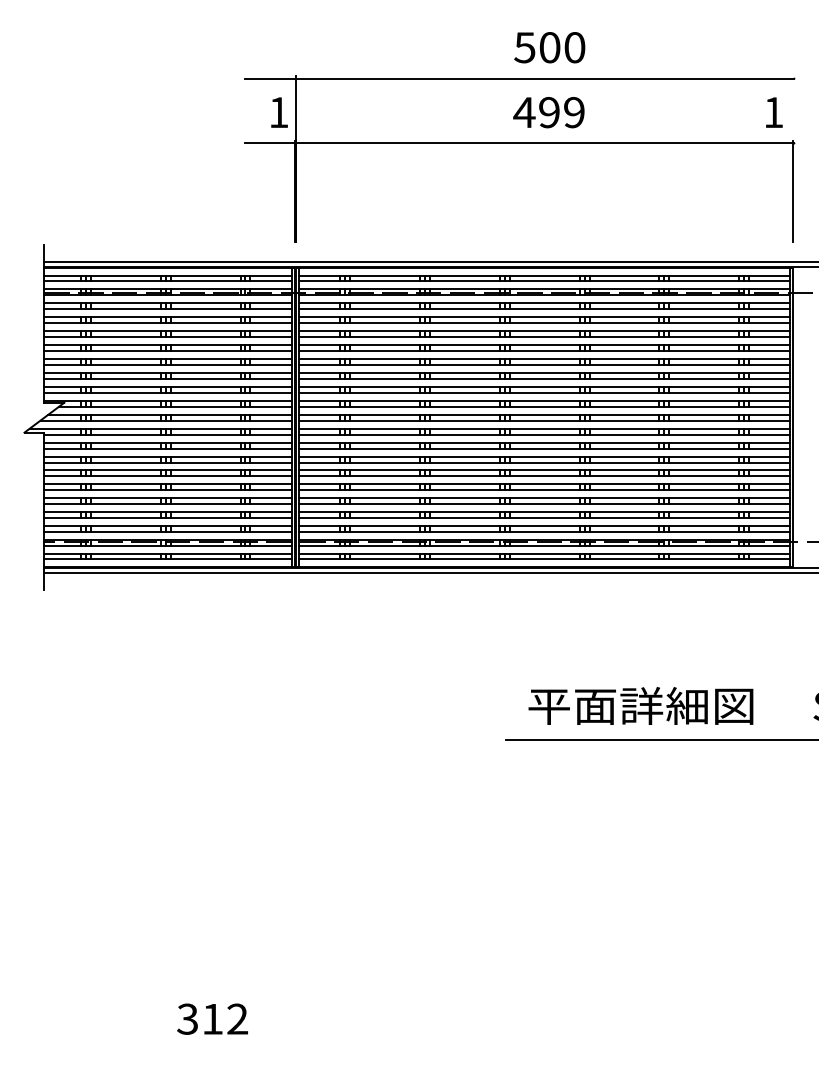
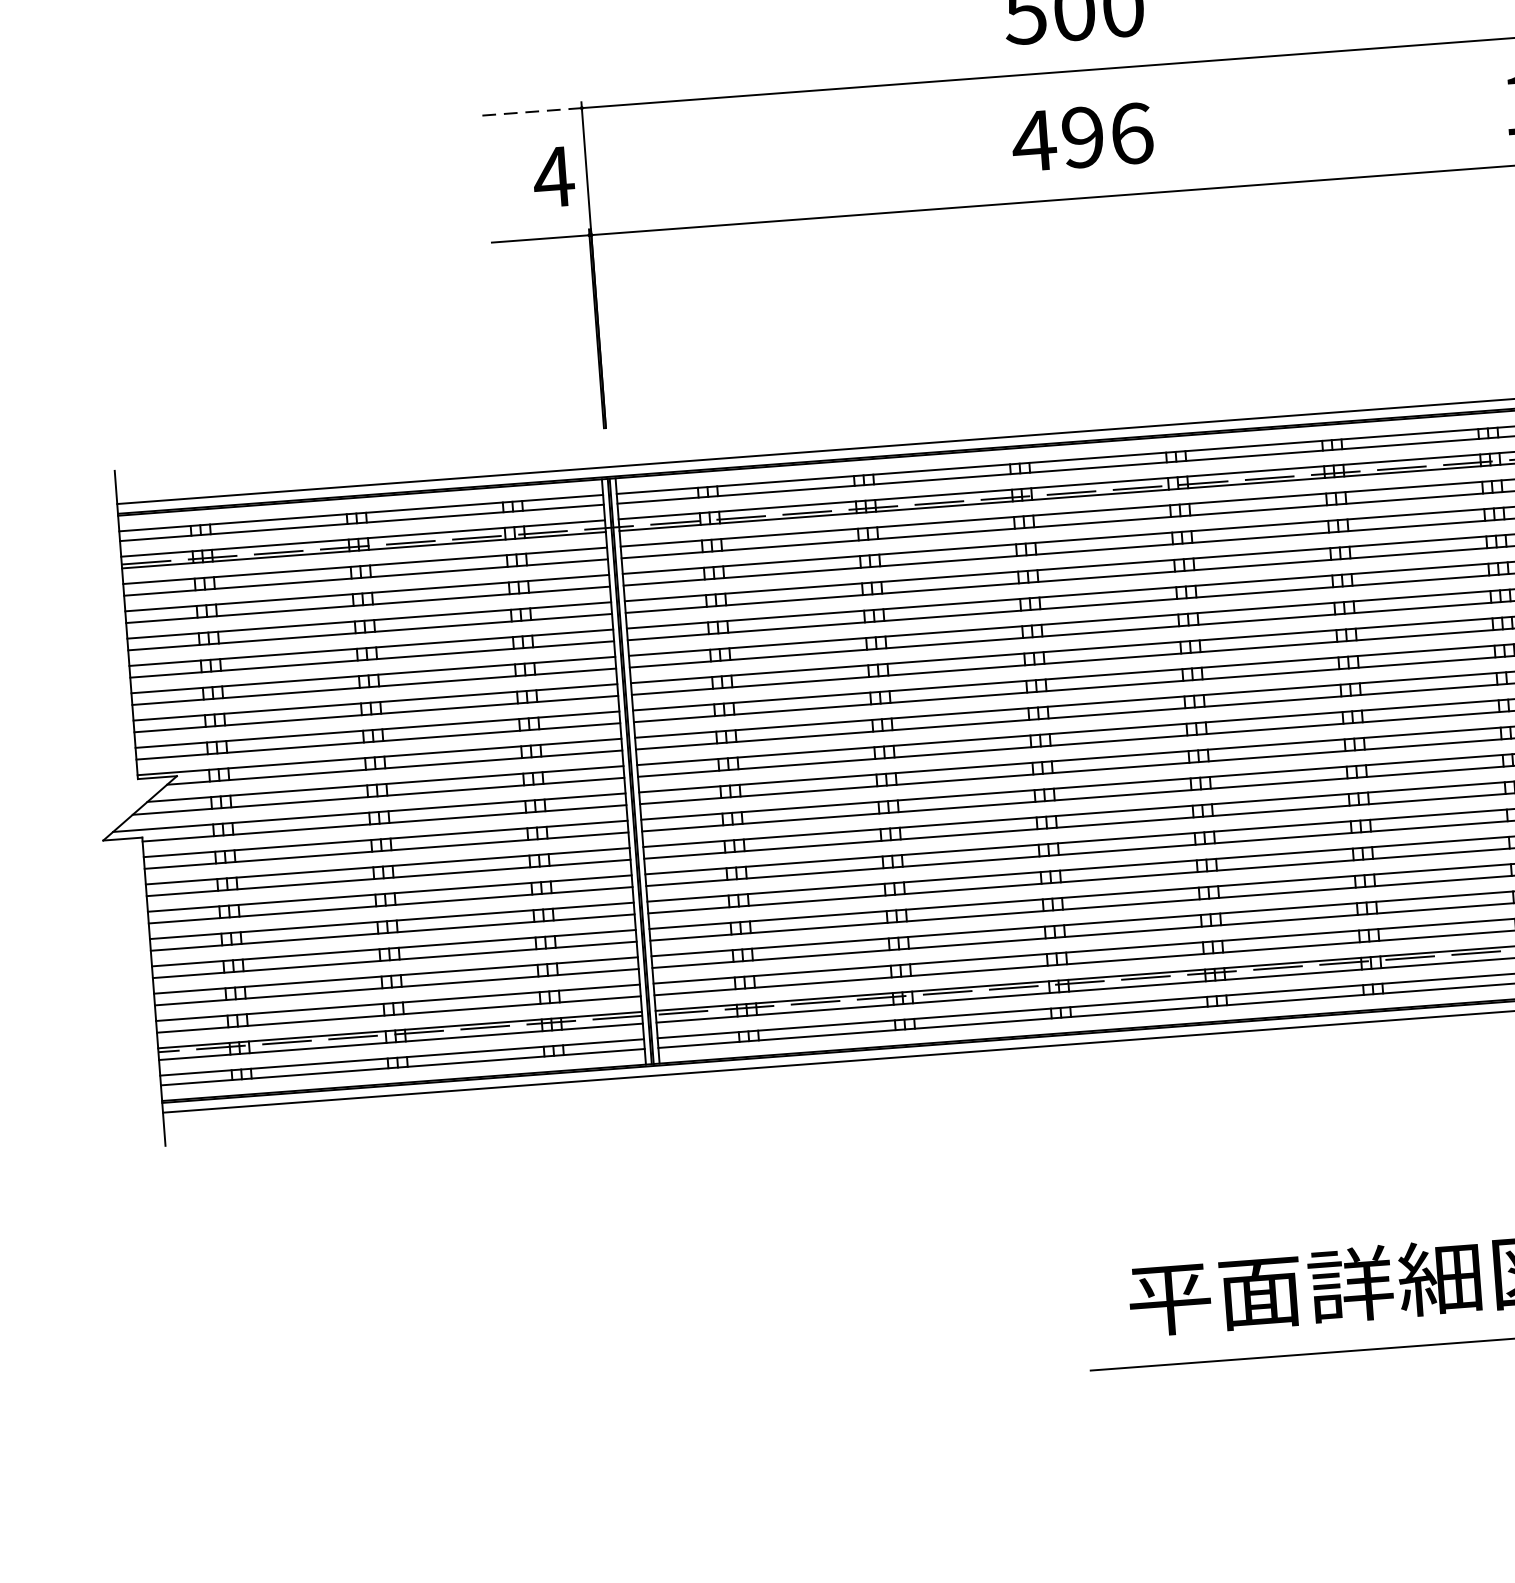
line: (270, 78) -> (532, 111), solid -> dashed
text: (278, 112) -> (553, 177), 1 -> 4
text: (574, 112) -> (1132, 133), 499 -> 496

